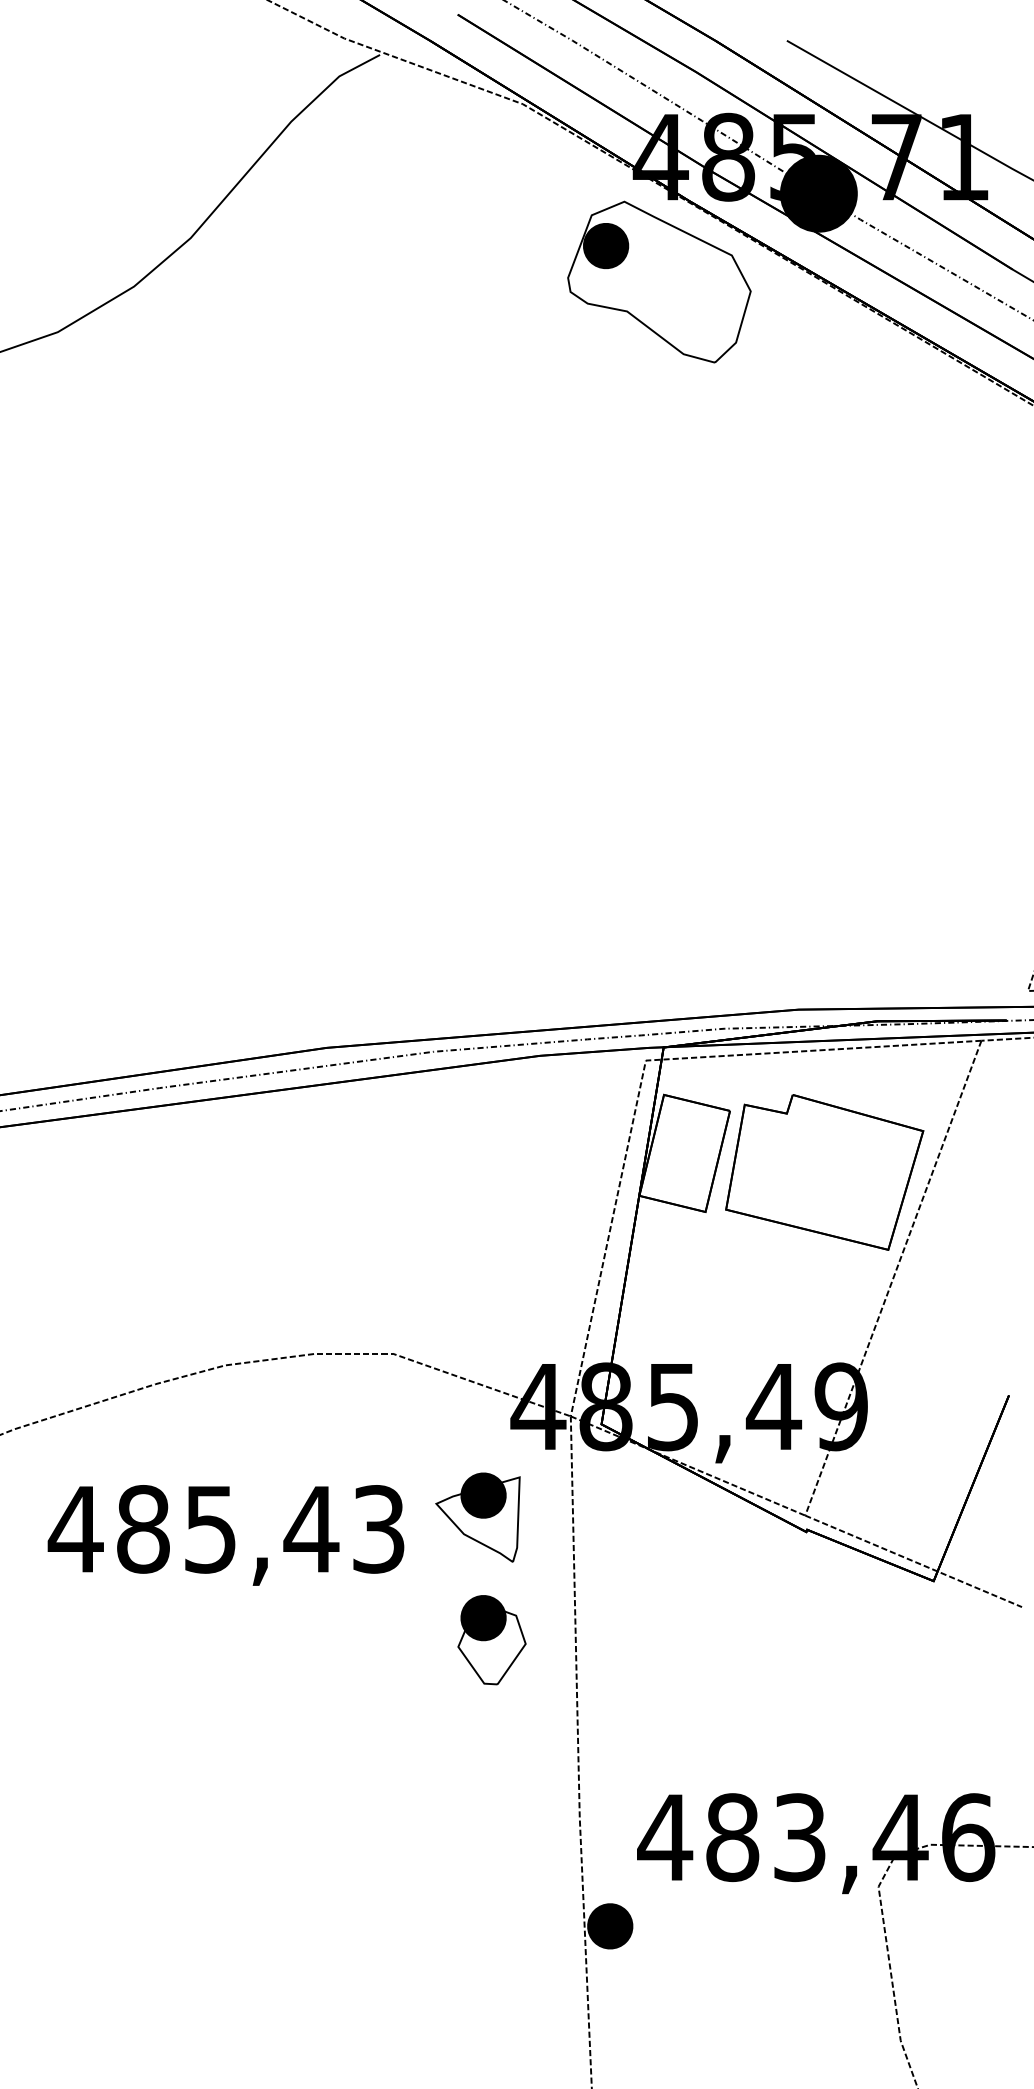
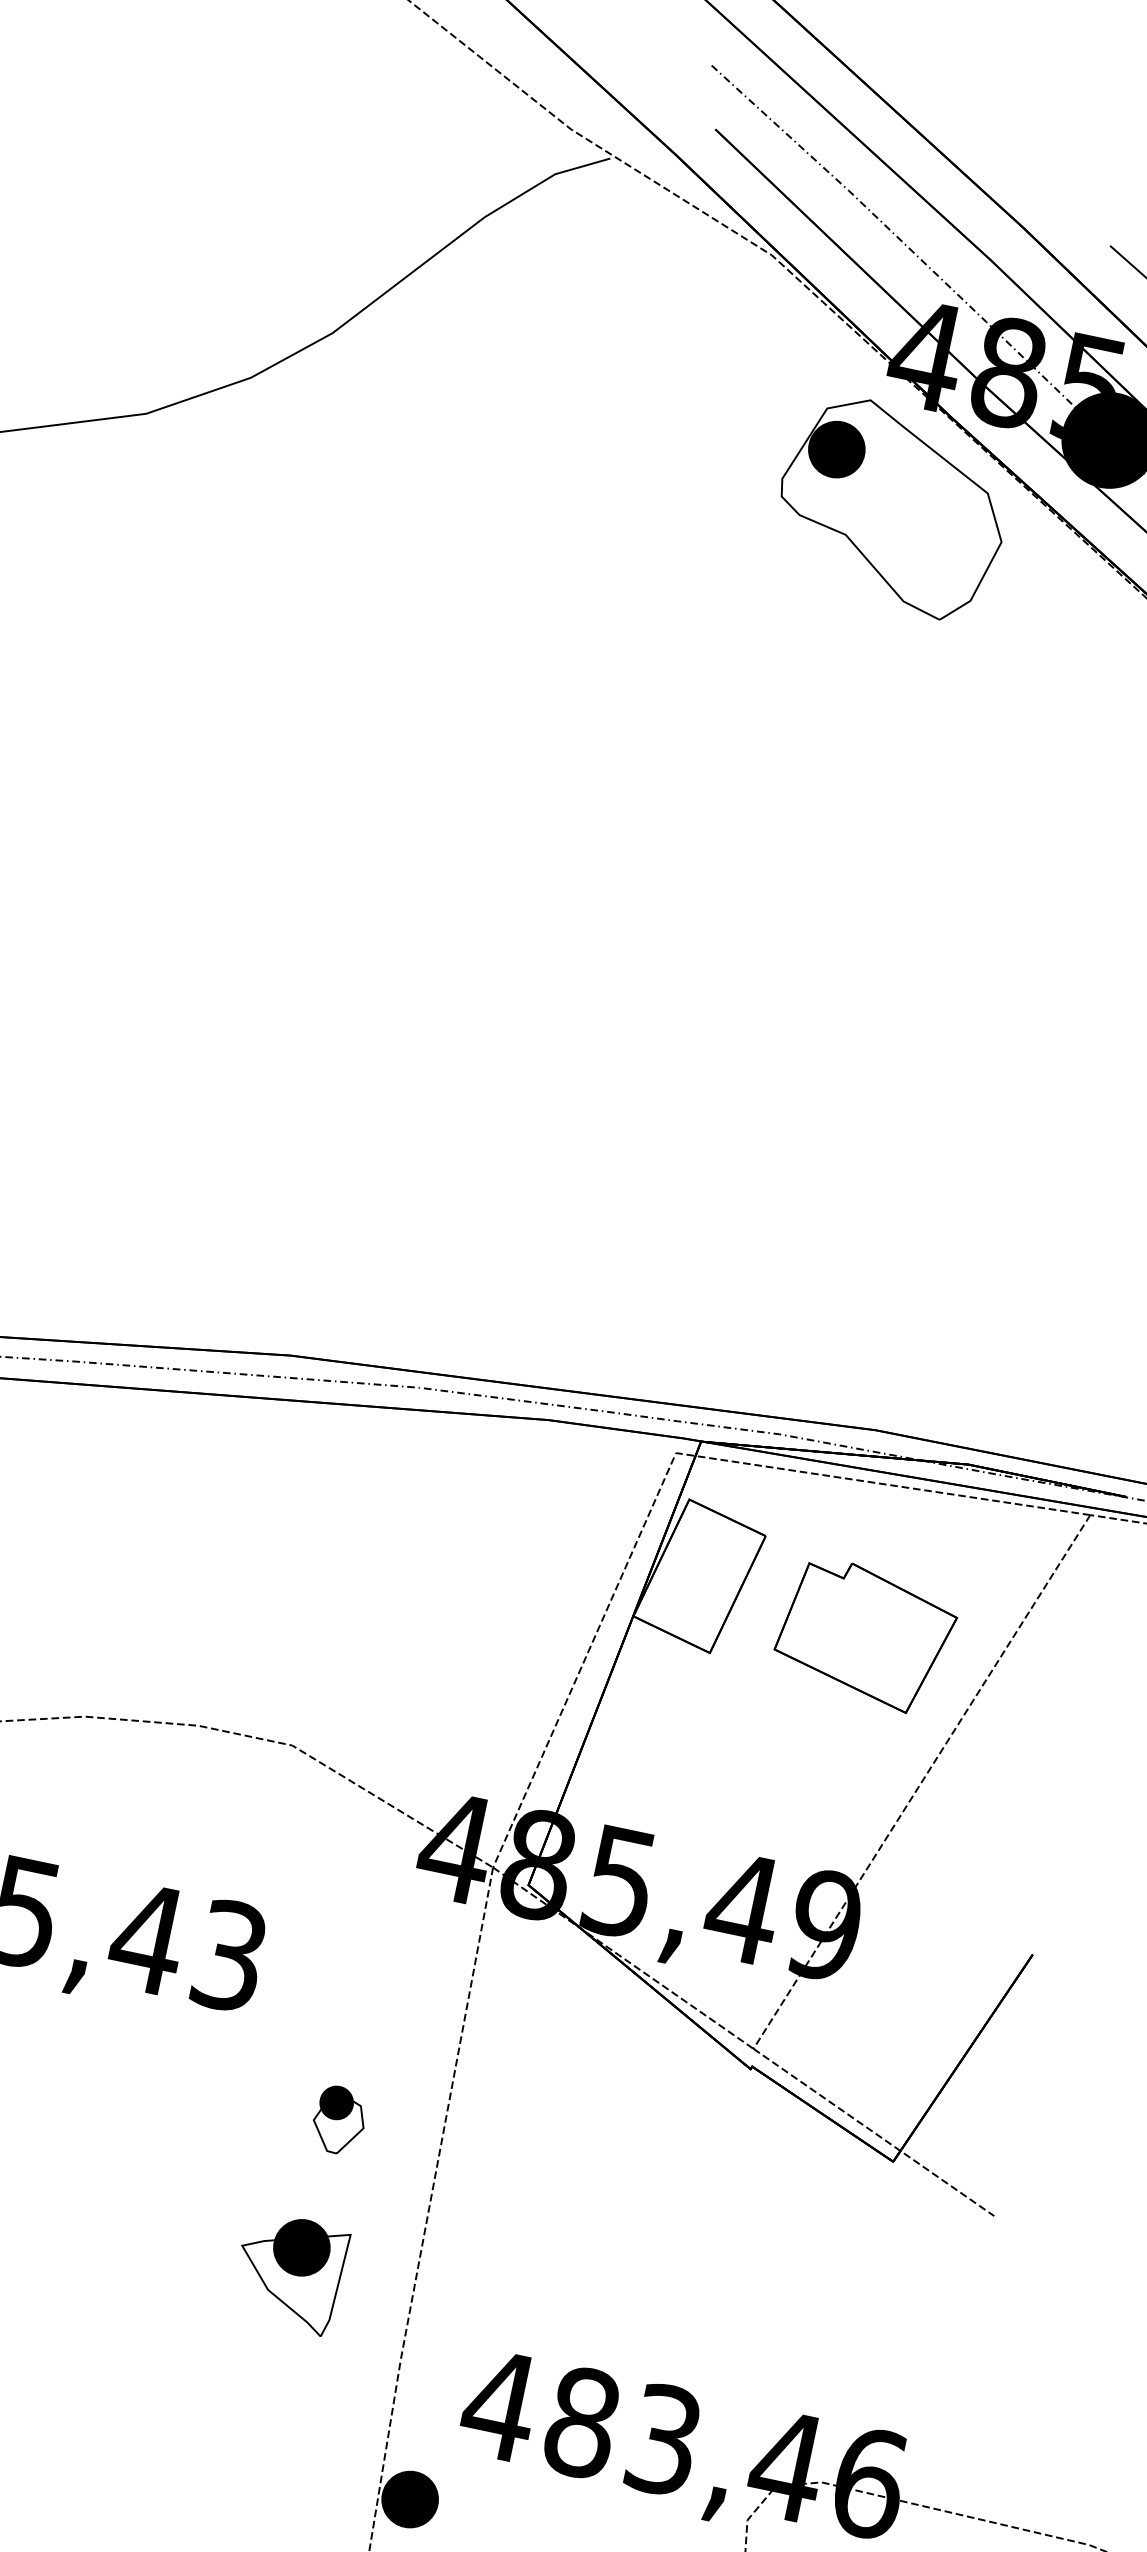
part: (824, 1172) -> (865, 1635), size x0.7
part: (477, 1517) -> (288, 2272), moved
part: (491, 1640) -> (338, 2120), size x0.6

